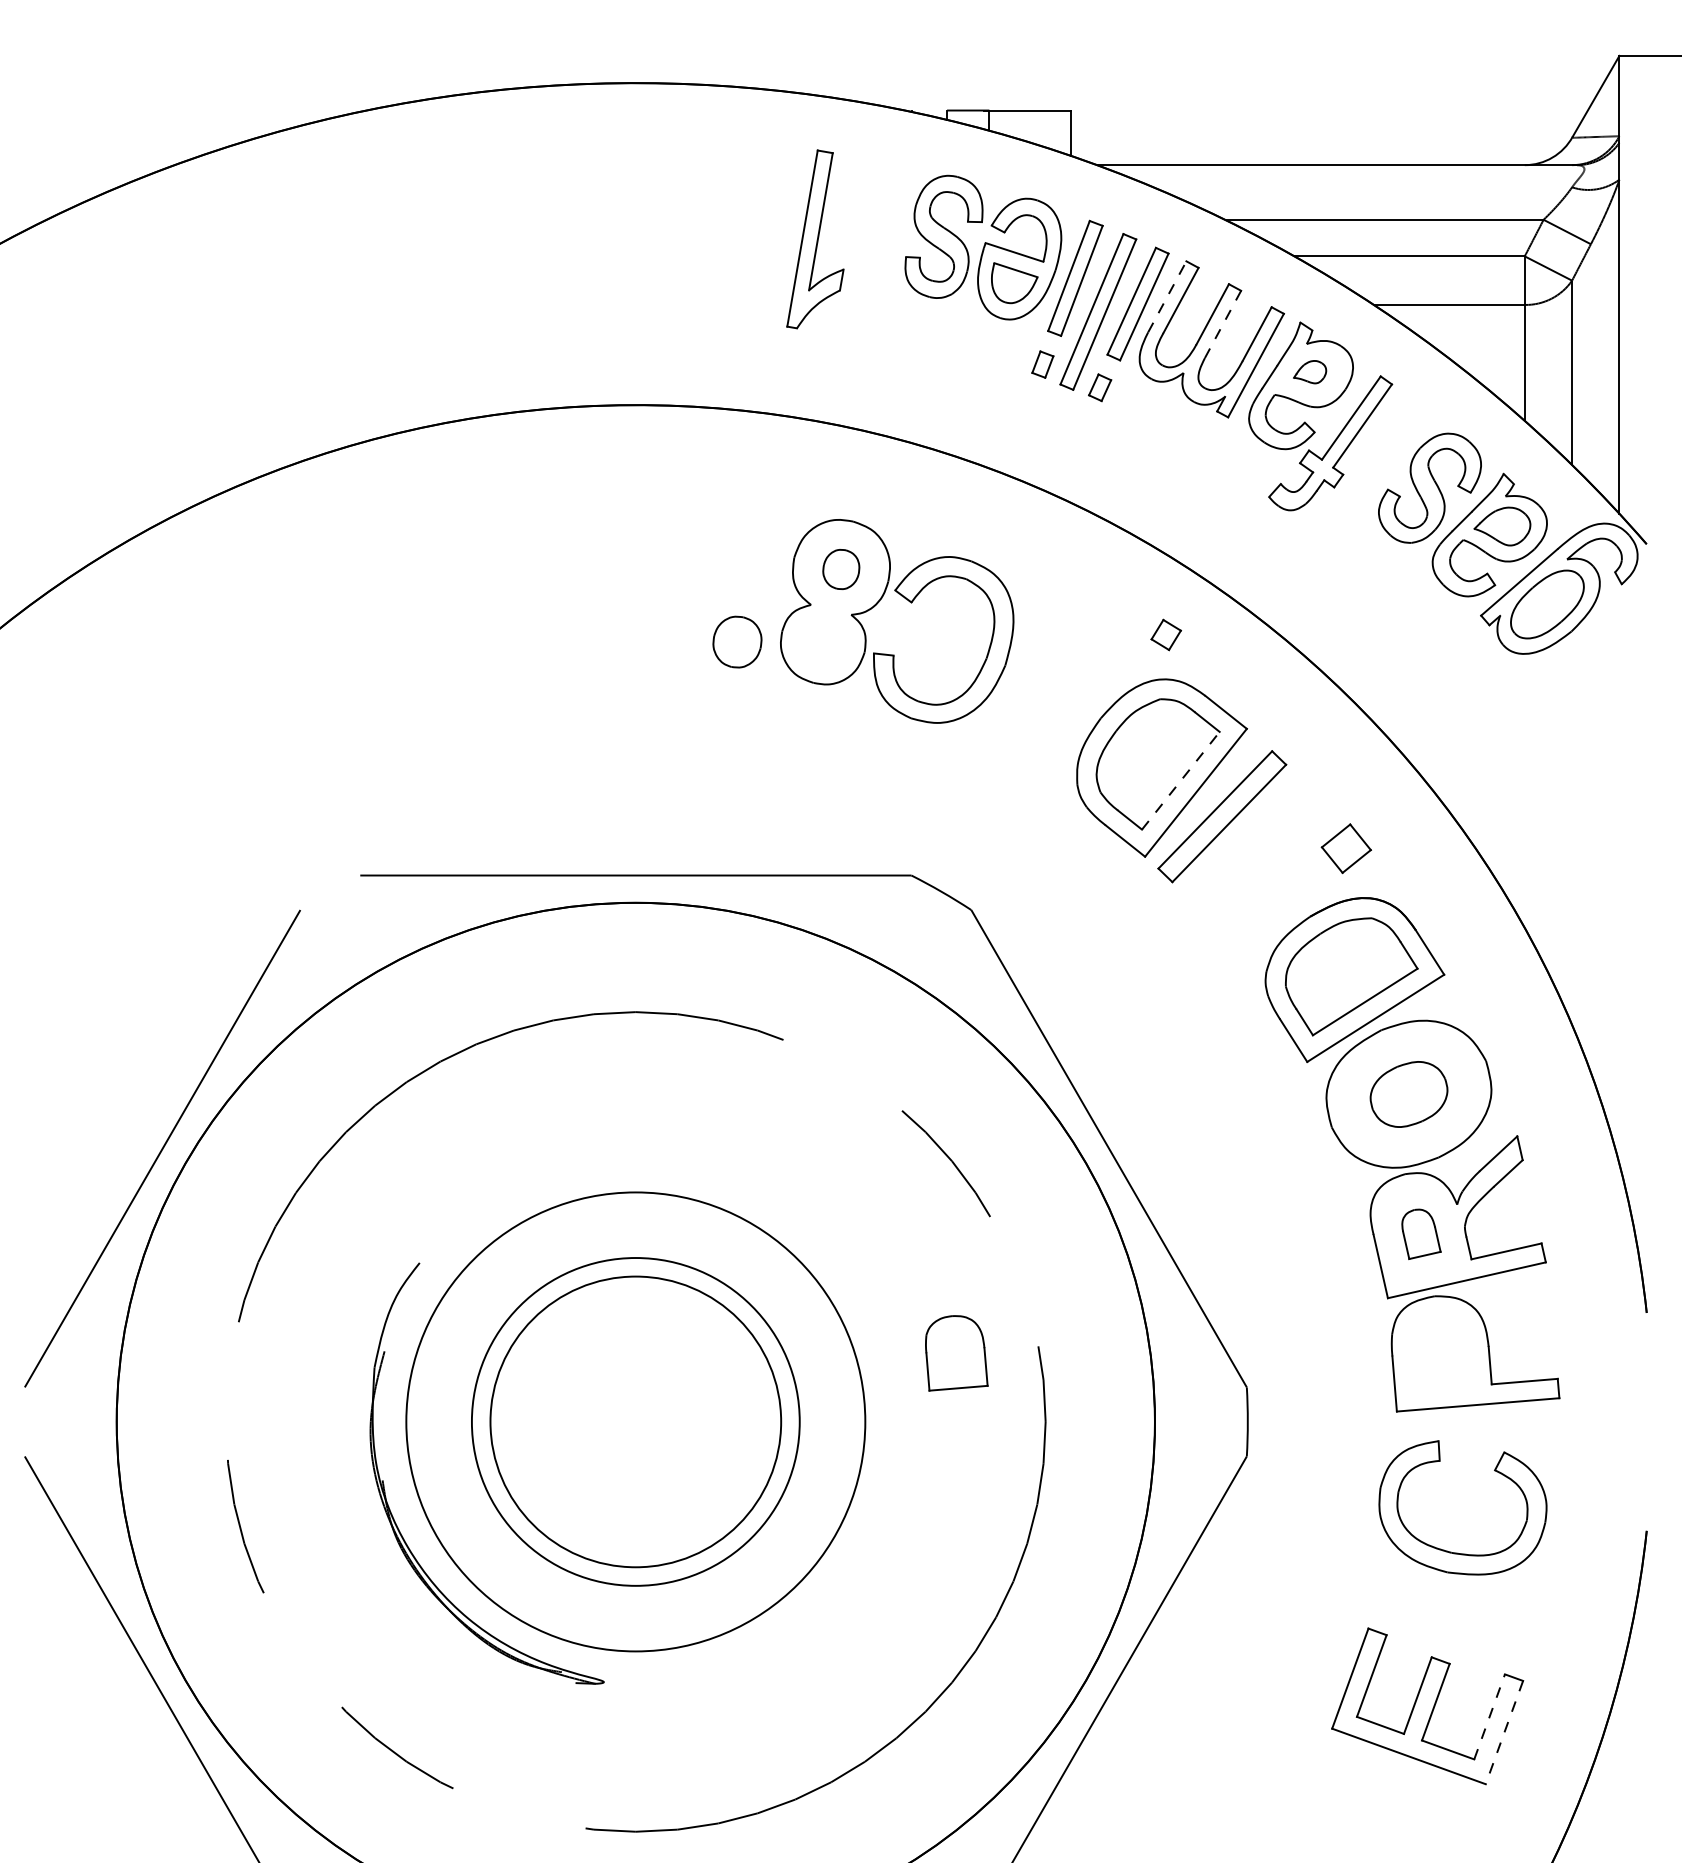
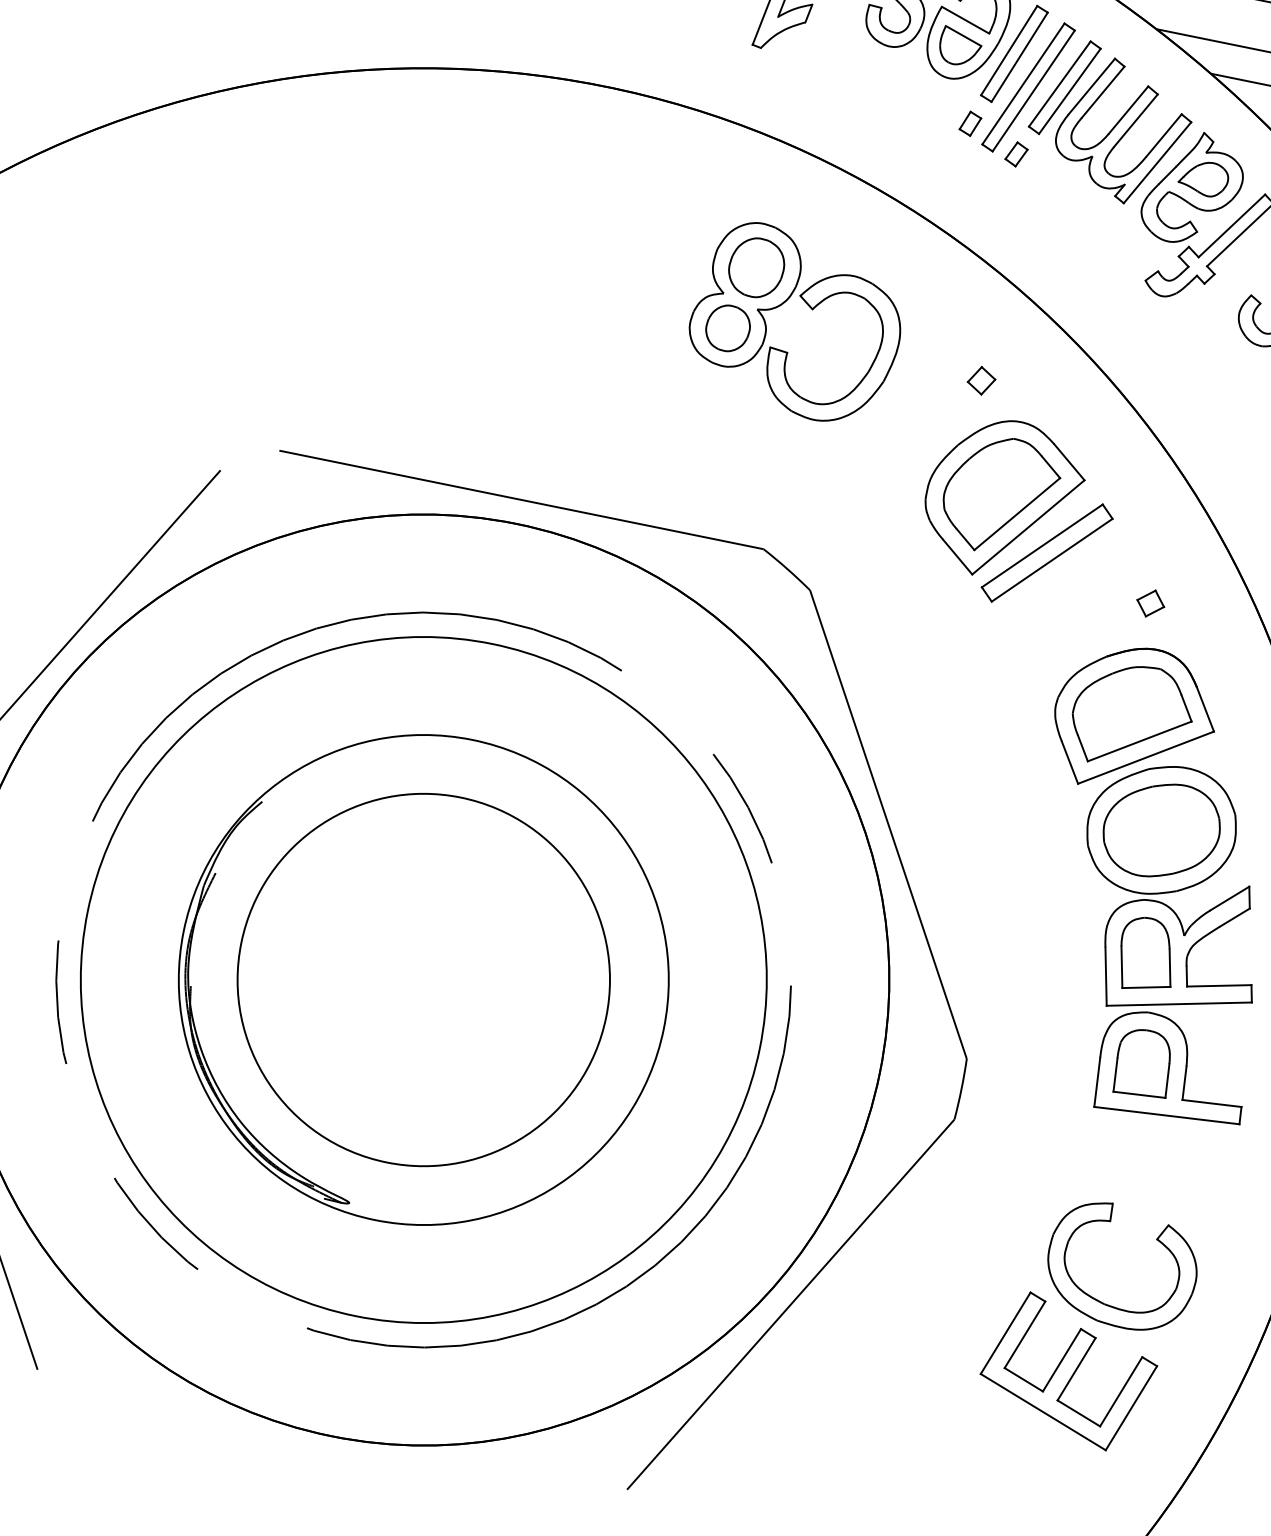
line: (1167, 296) -> (1092, 86), dashed -> solid
line: (1222, 324) -> (1135, 120), dashed -> solid
part: (1309, 371) -> (1203, 177), size x1.67
part: (841, 569) -> (756, 267), size x1.67
part: (1165, 634) -> (981, 380), moved
part: (737, 641) -> (728, 327), moved
line: (1181, 780) -> (1017, 514), dashed -> solid
part: (1346, 848) -> (1150, 603), size x0.62
part: (1408, 1094) -> (1161, 830), size x1.67
part: (1421, 1234) -> (1147, 955), size x1.67
part: (956, 1353) -> (1143, 1063), moved
circle: (635, 1421) -> (423, 979), size x1.43
circle: (635, 1421) -> (423, 979), size x1.67
circle: (635, 1421) -> (423, 979), size x1.67
part: (1457, 1552) -> (1109, 1304), moved
line: (1489, 1716) -> (1121, 1391), dashed -> solid
line: (1504, 1732) -> (1131, 1408), dashed -> solid

